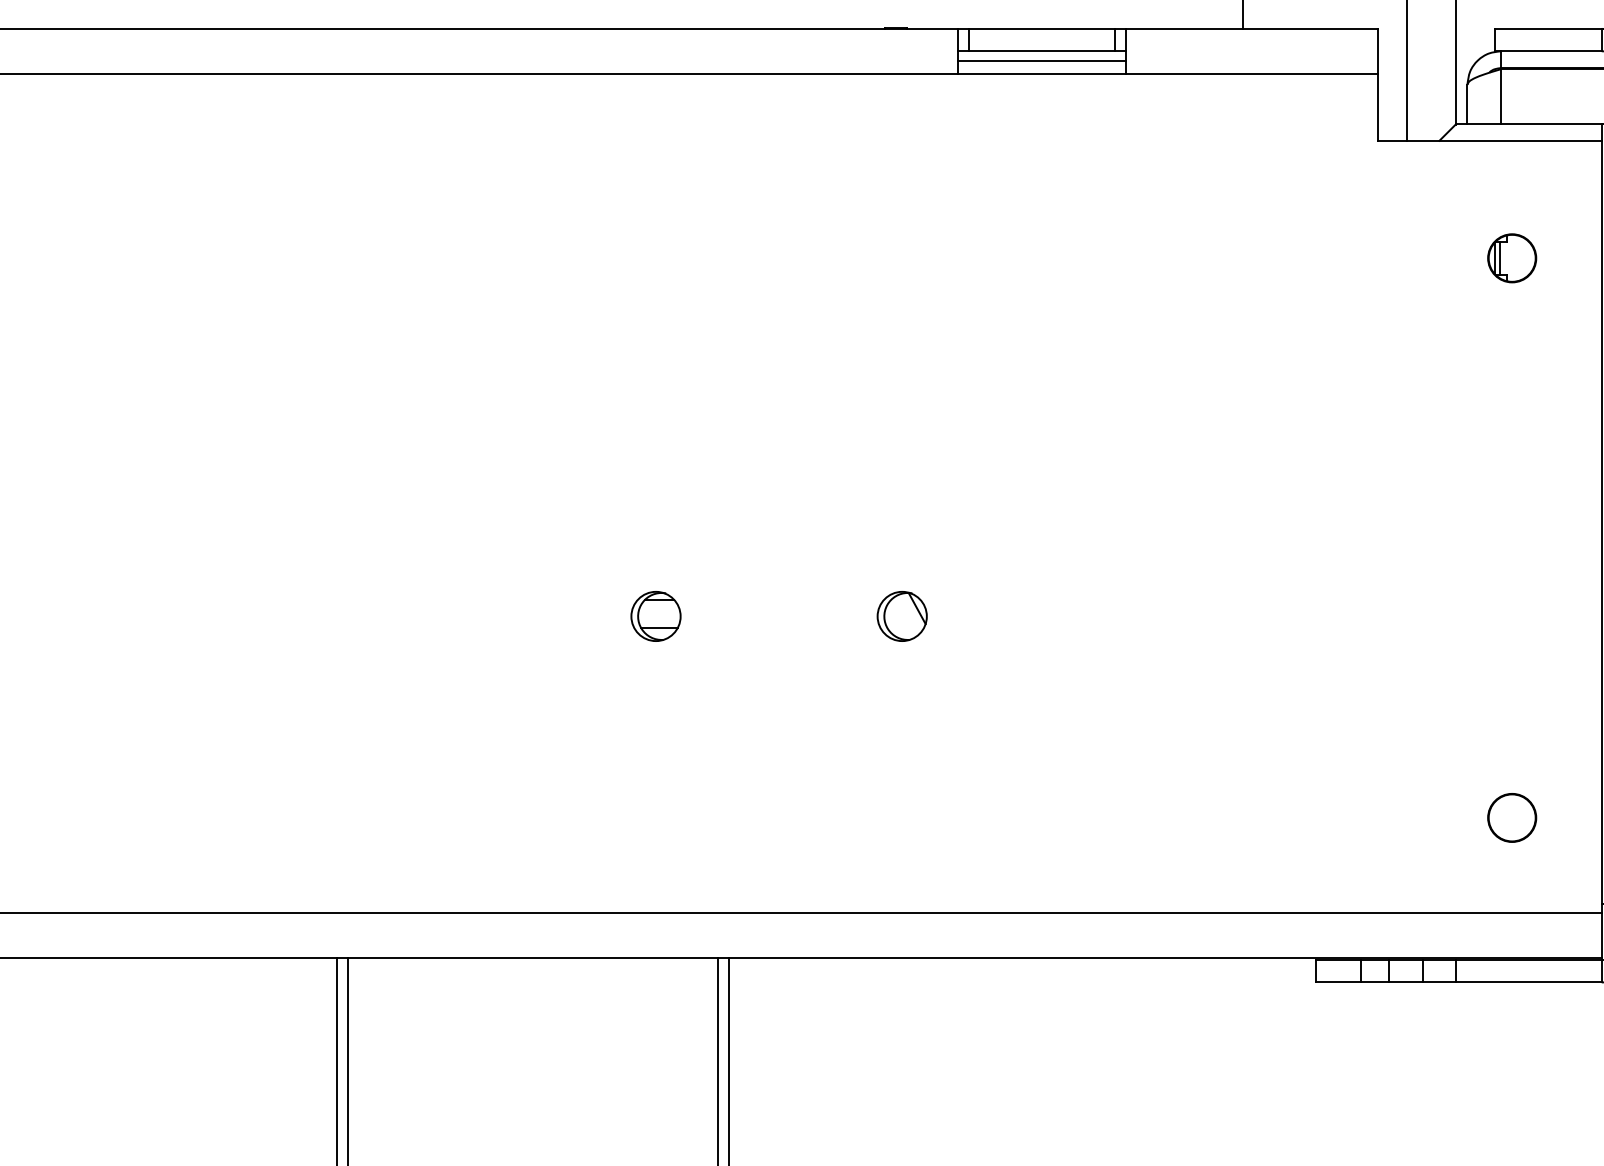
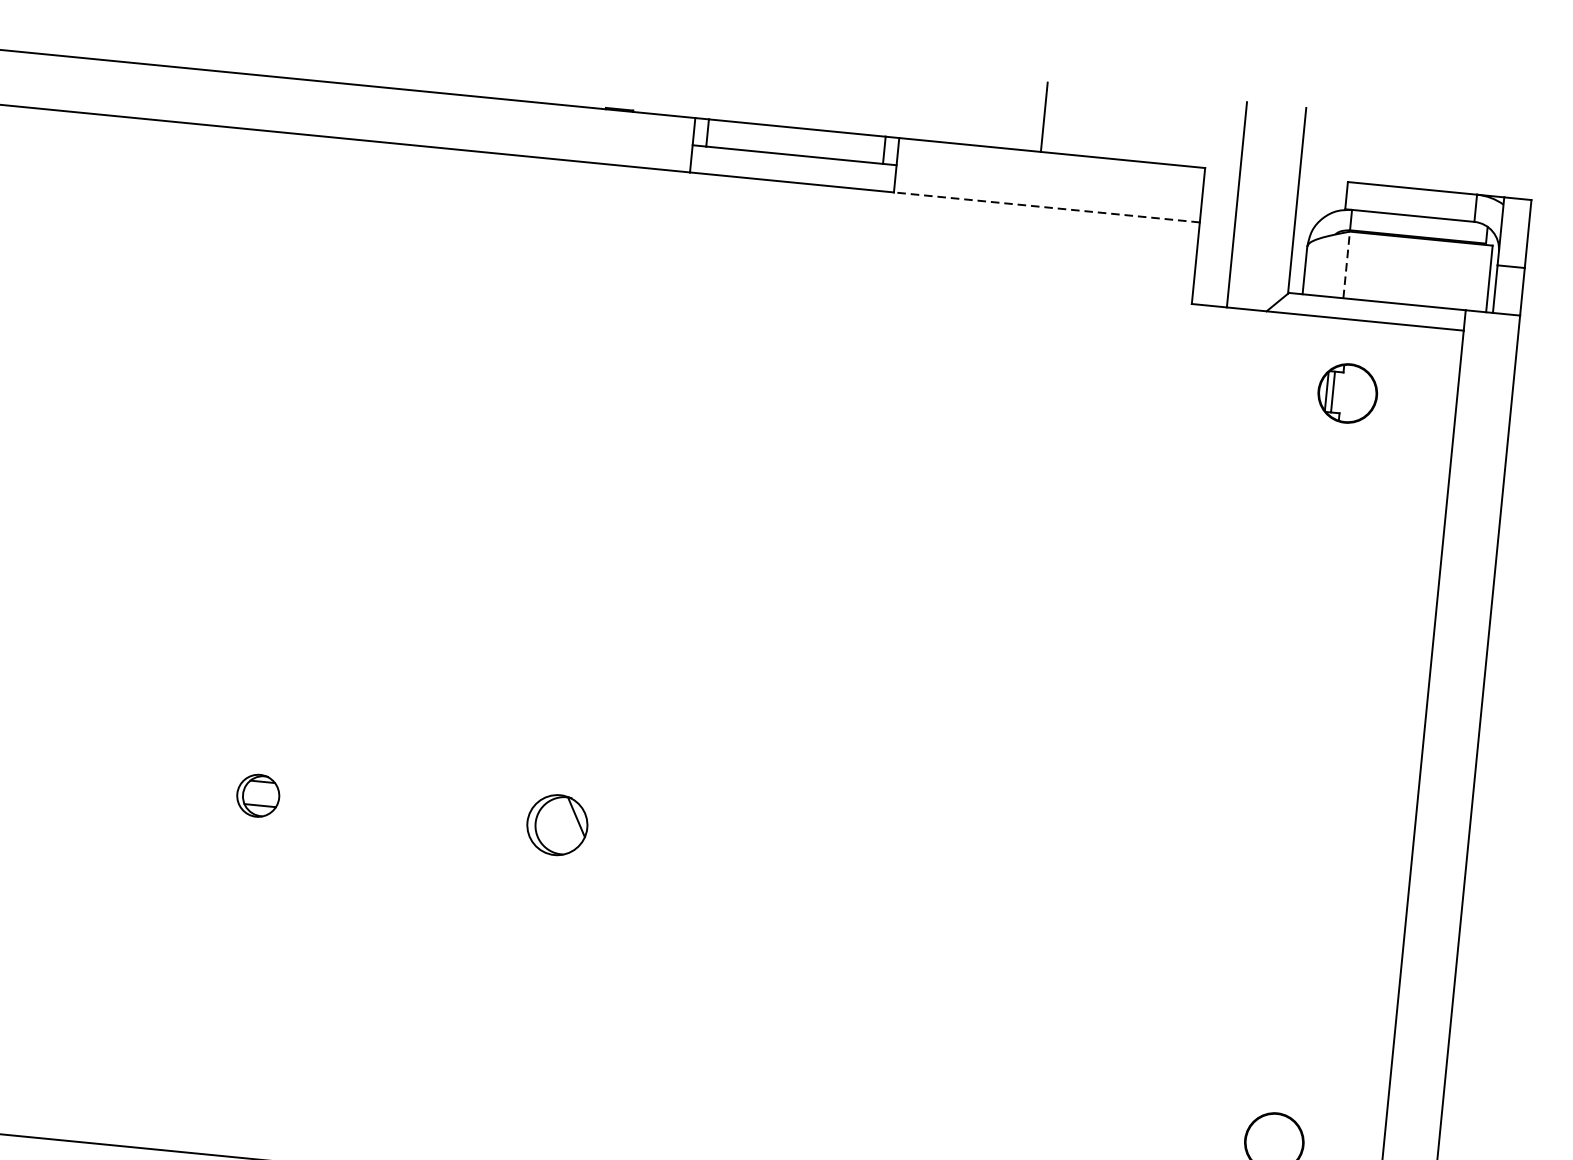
line: (1042, 61) -> (793, 167), removed
line: (1251, 73) -> (1046, 207), solid -> dashed
line: (1501, 96) -> (1347, 264), solid -> dashed
part: (1512, 258) -> (1348, 393), moved
part: (655, 616) -> (257, 795), size x0.7

